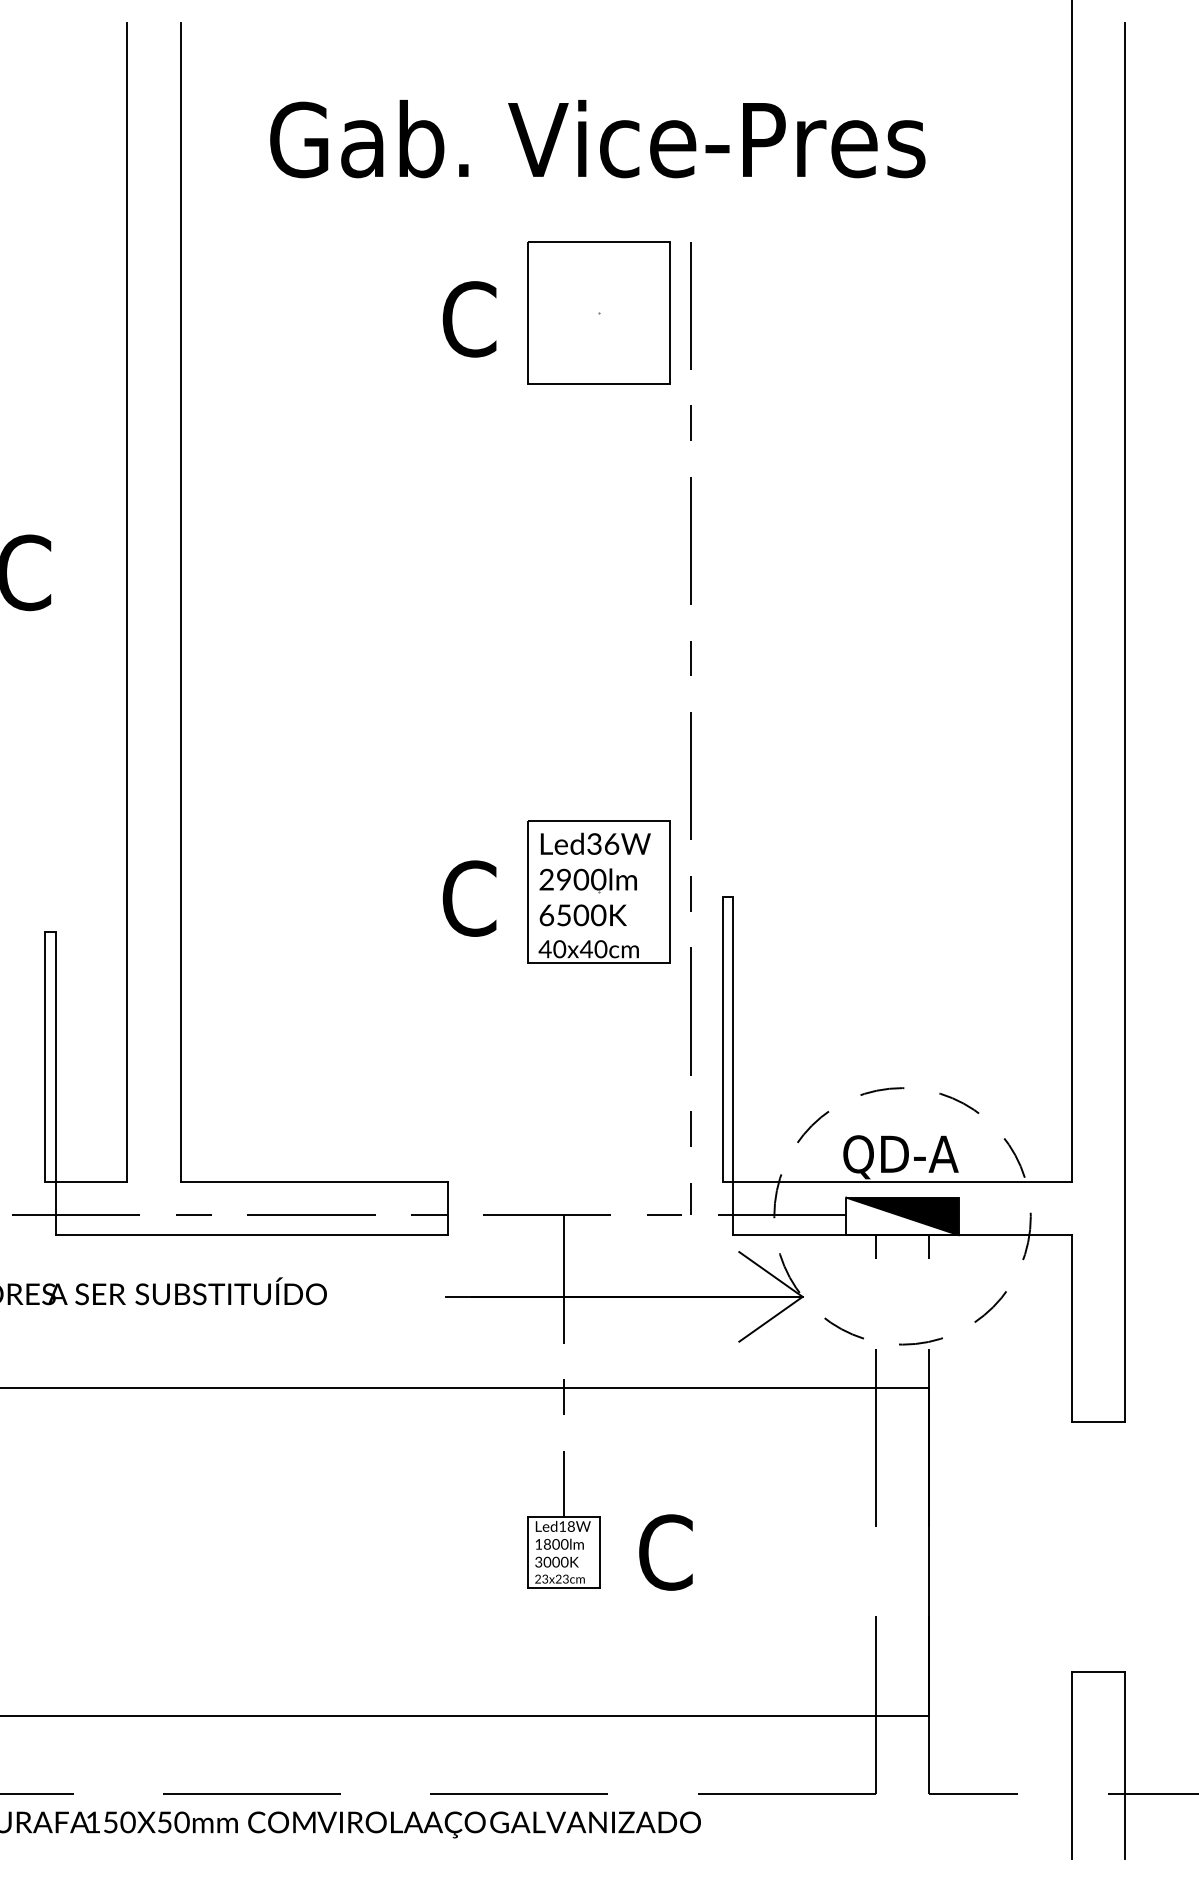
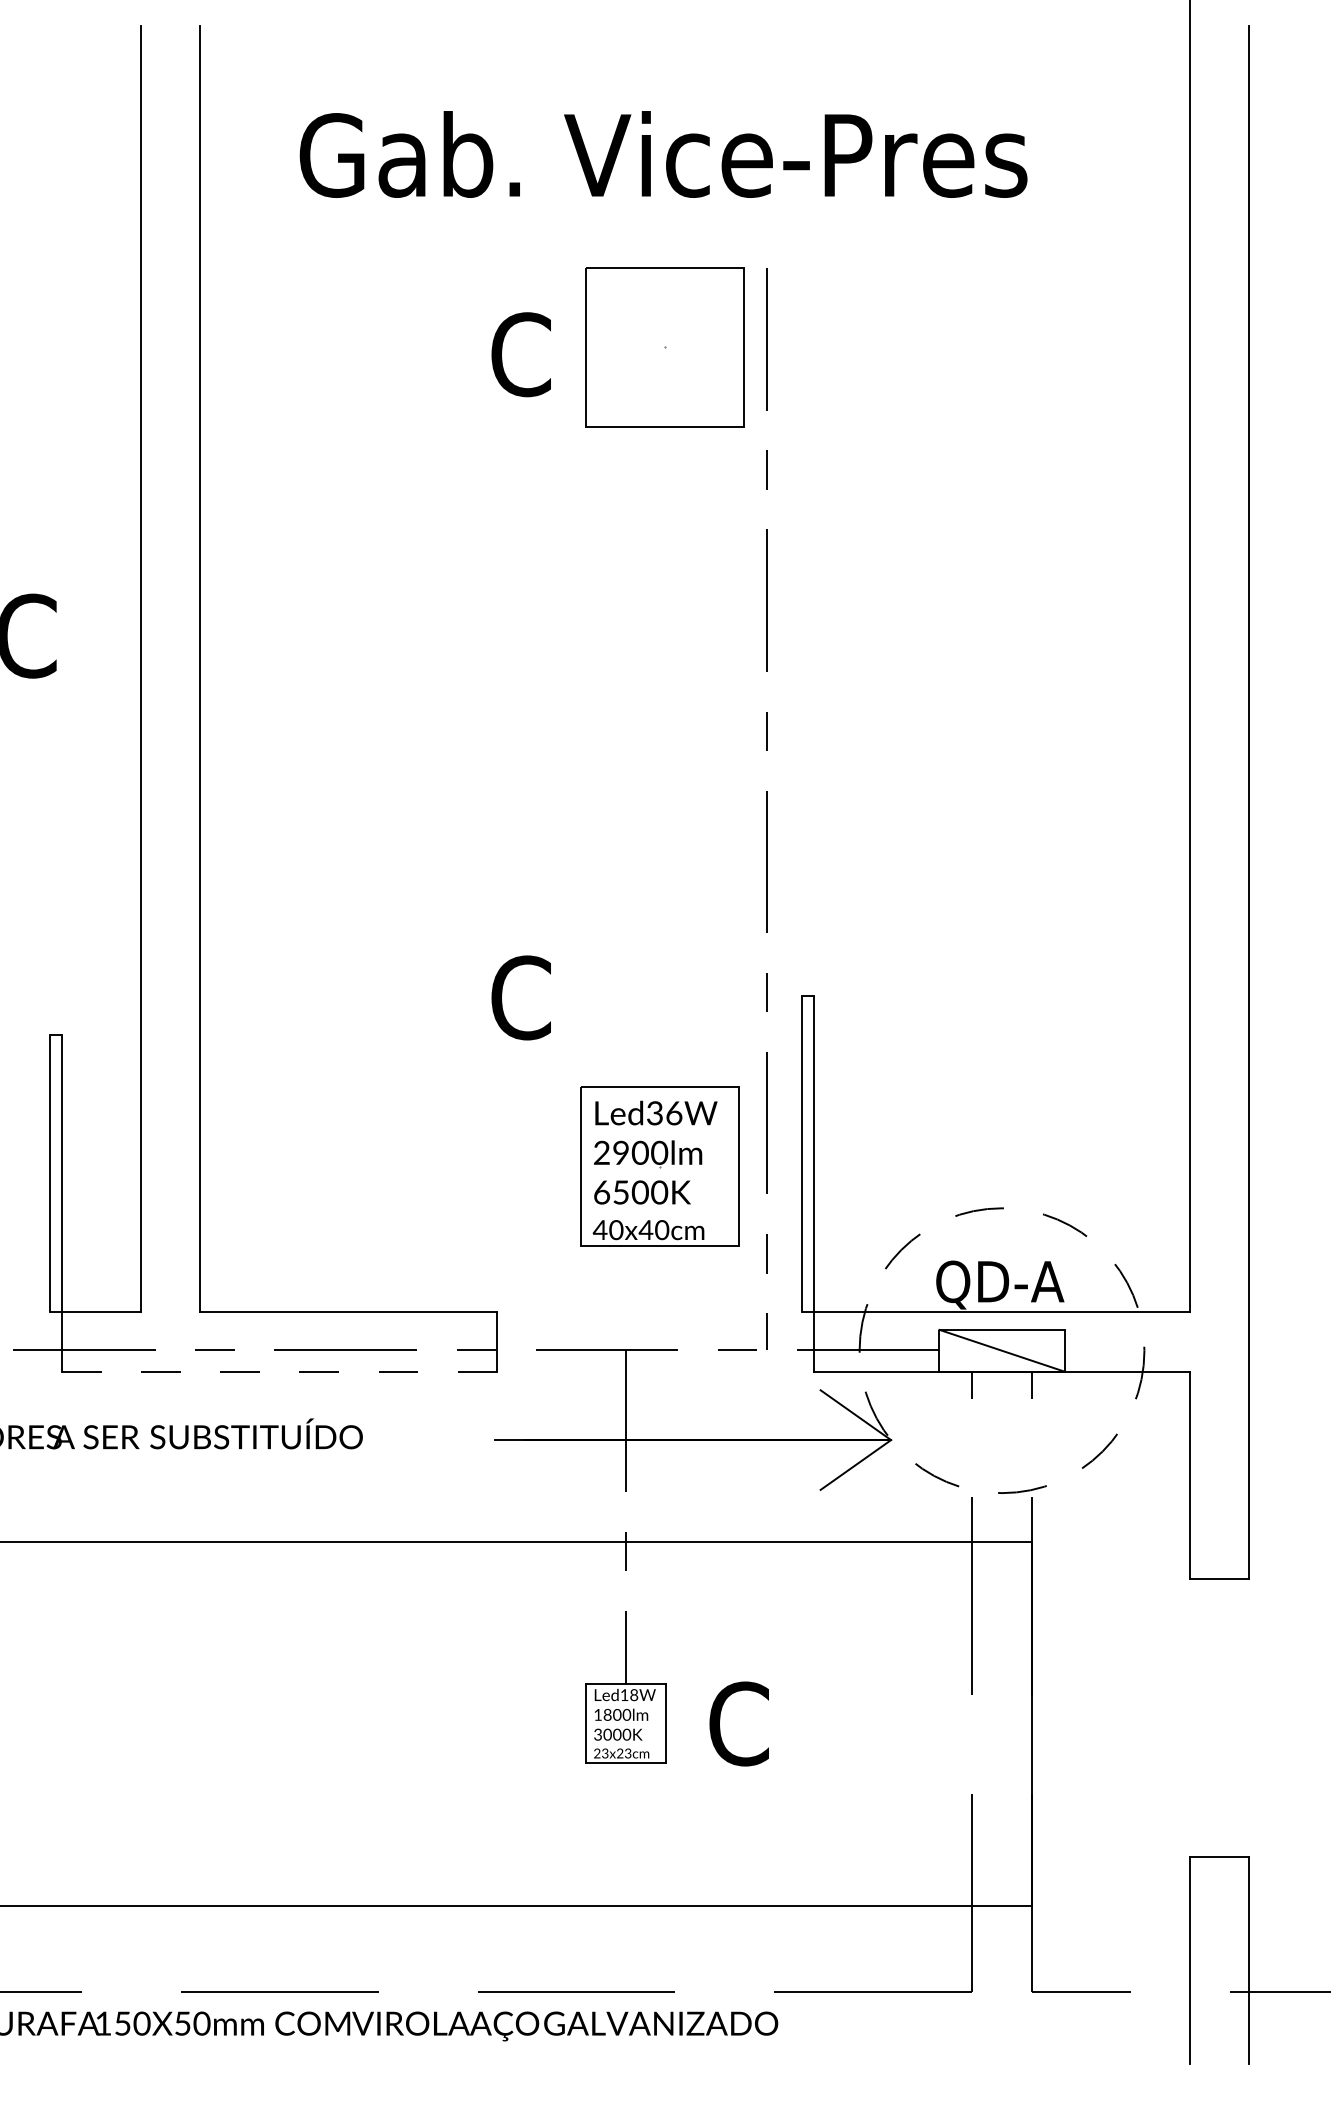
part: (598, 891) -> (659, 1166), moved
fill: (902, 1216) -> (1001, 1350), removed
line: (251, 1235) -> (279, 1371), solid -> dashed

